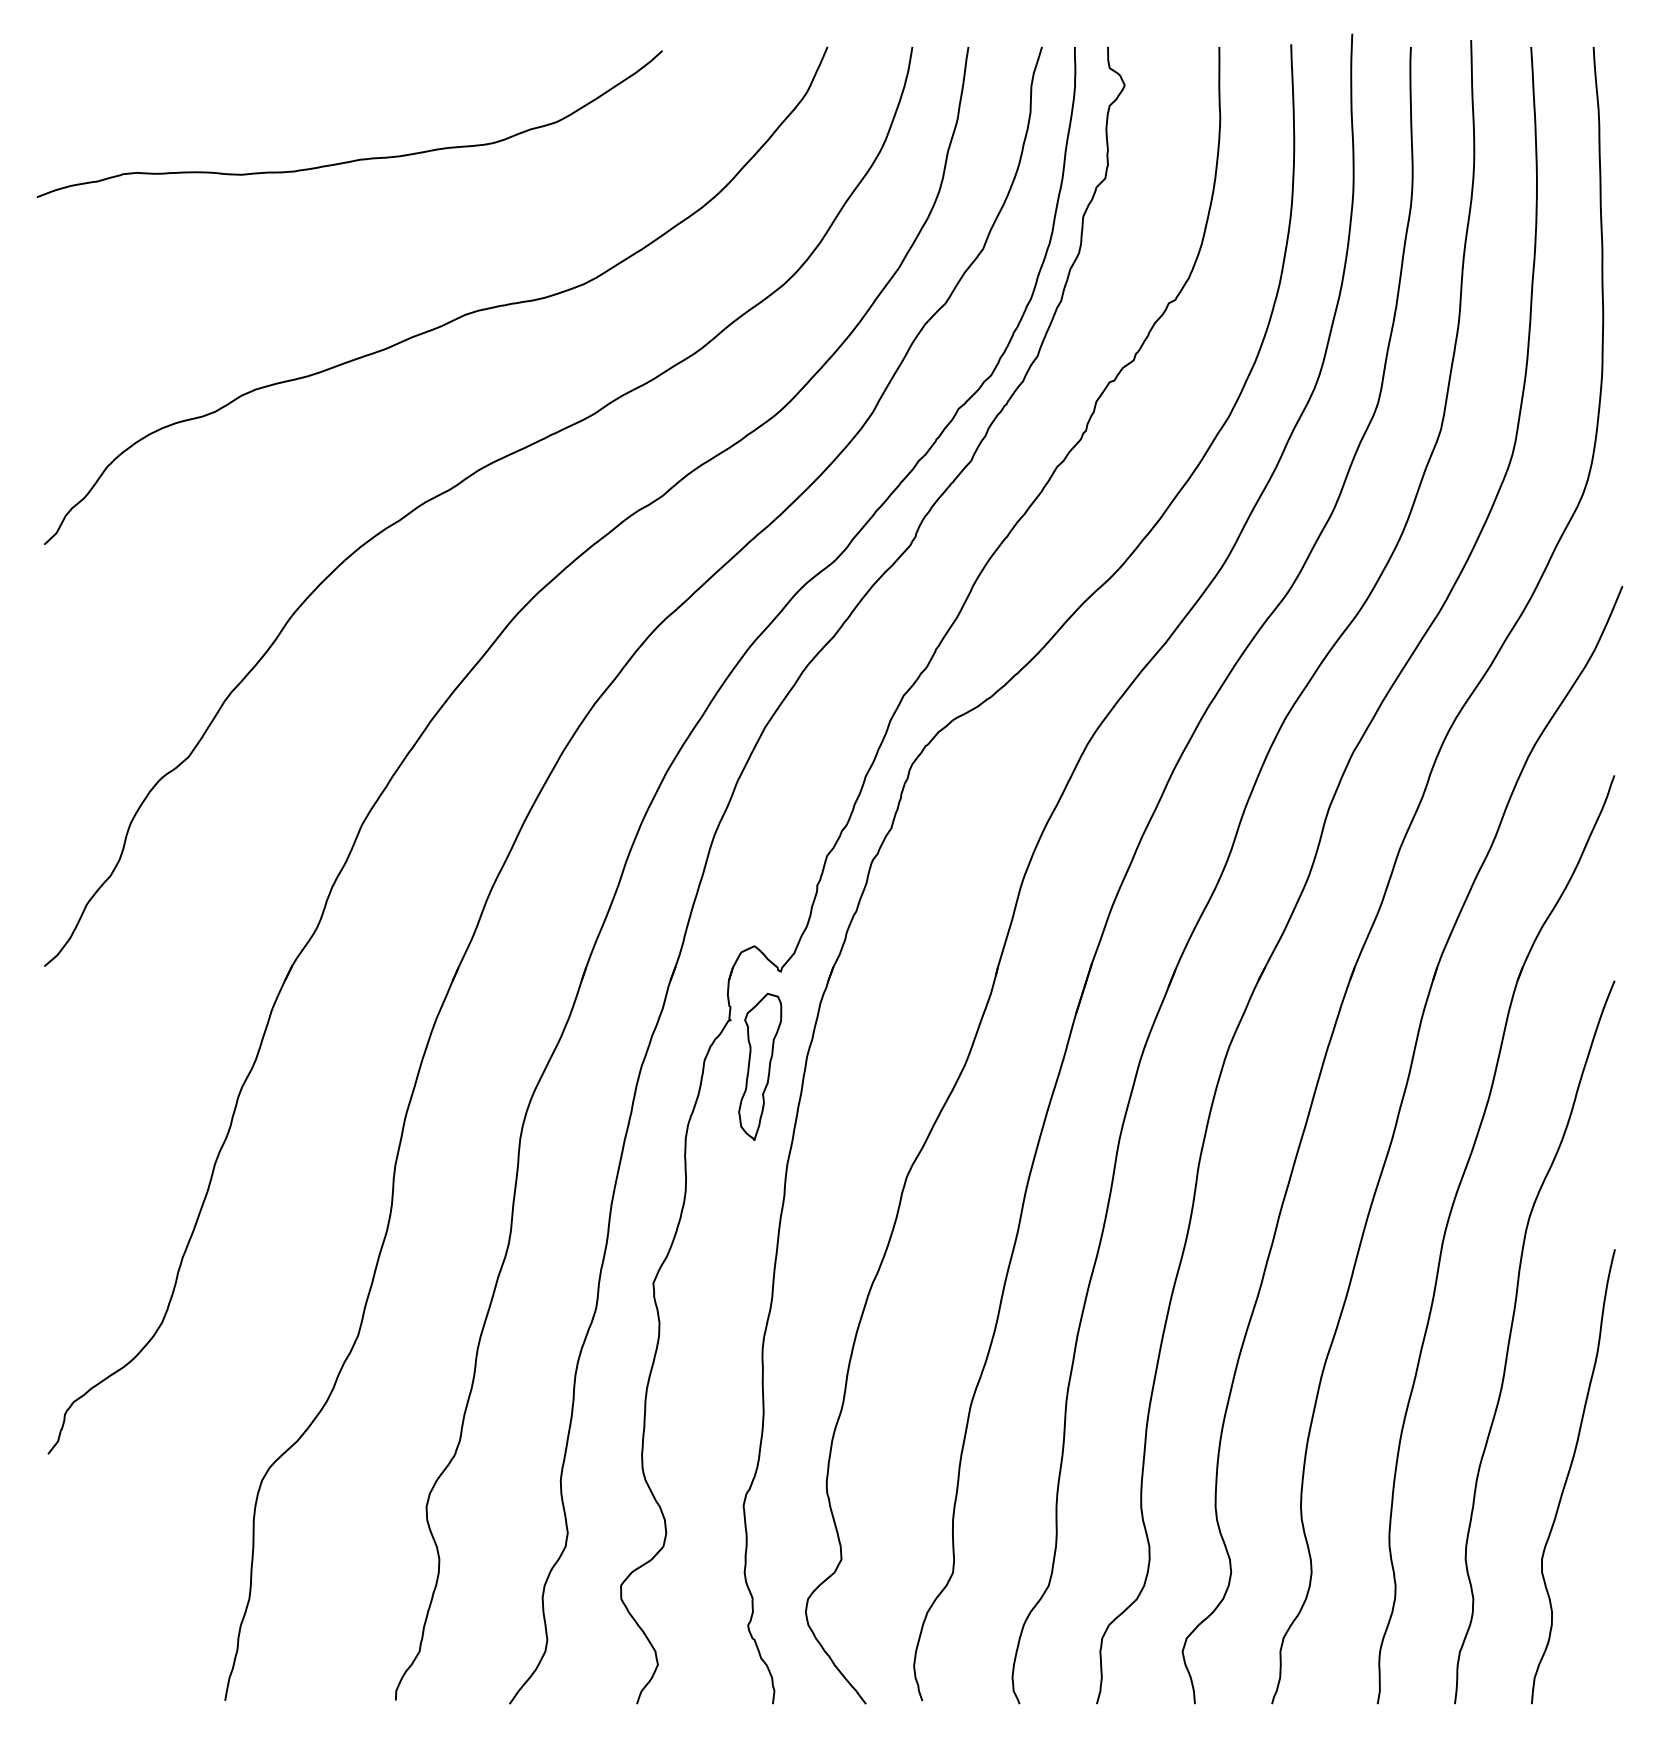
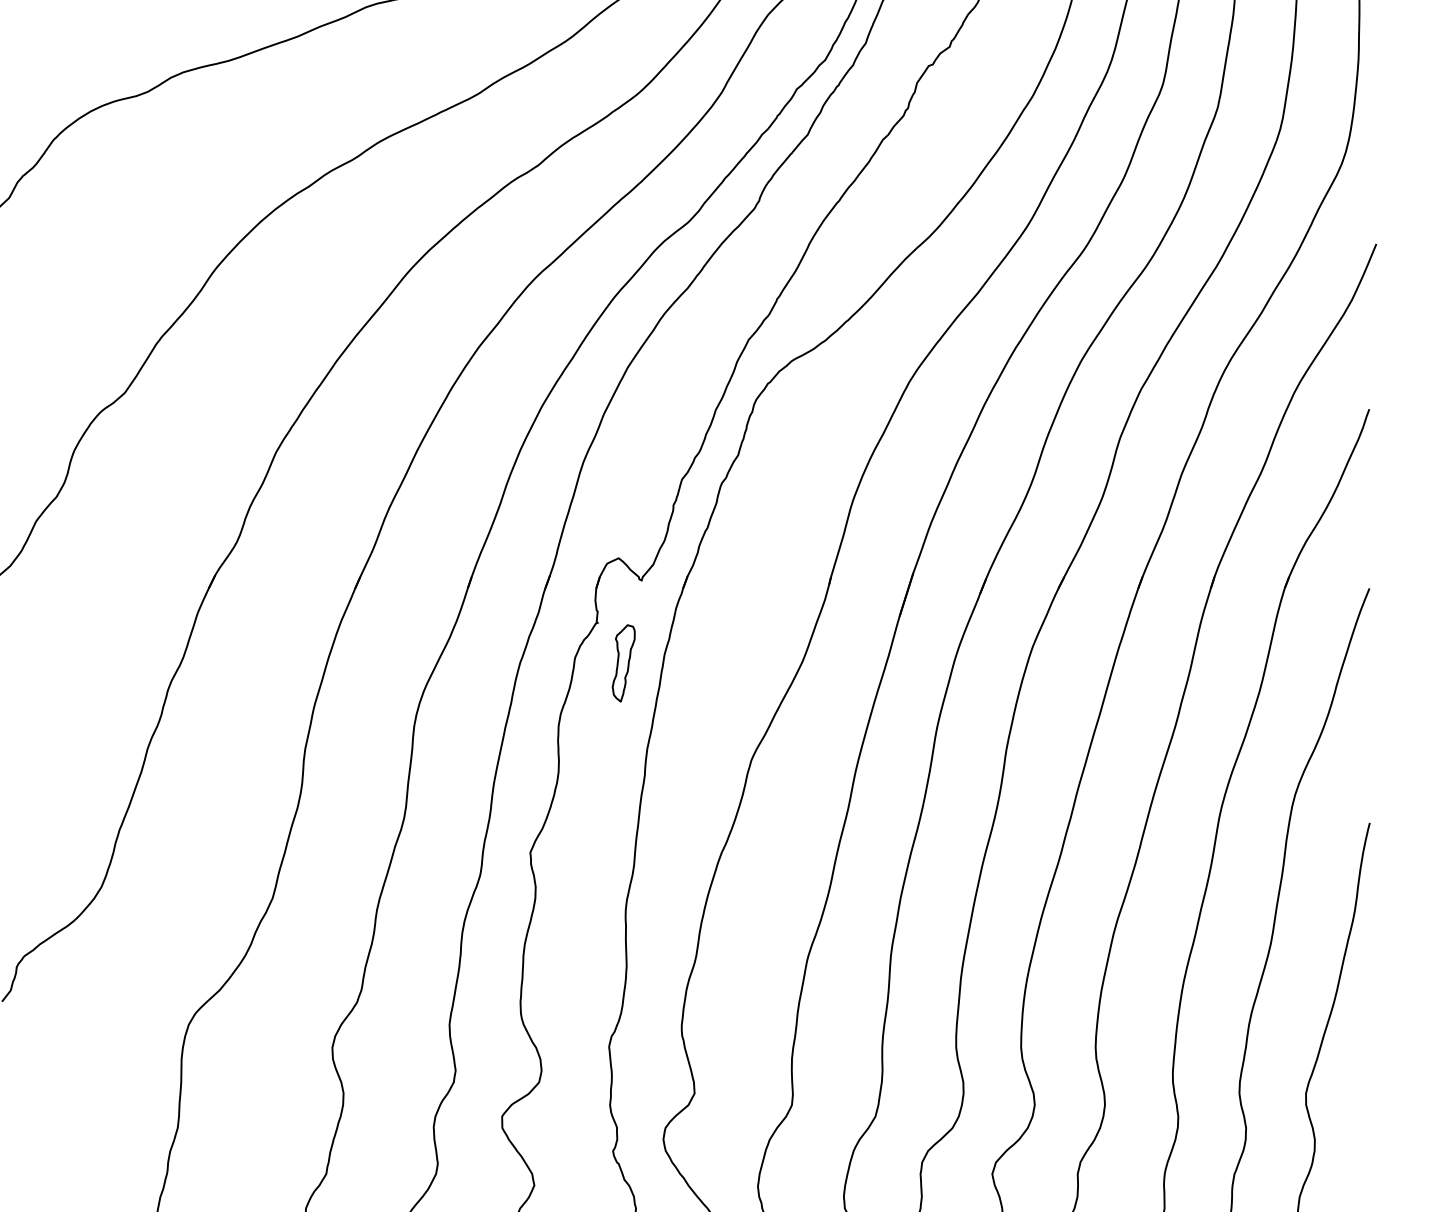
part: (760, 1066) -> (623, 663), size x0.6

